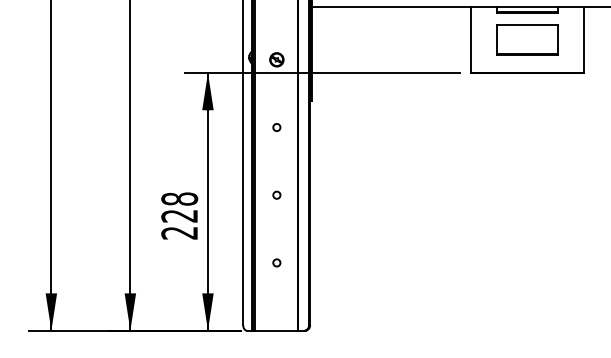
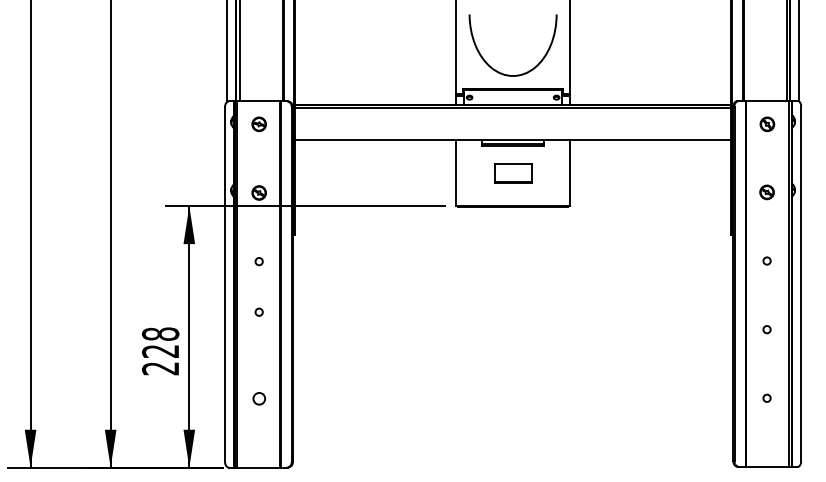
part: (526, 40) -> (512, 173), size x0.6
circle: (276, 194) -> (258, 311), moved
circle: (276, 262) -> (258, 398), size x1.6

